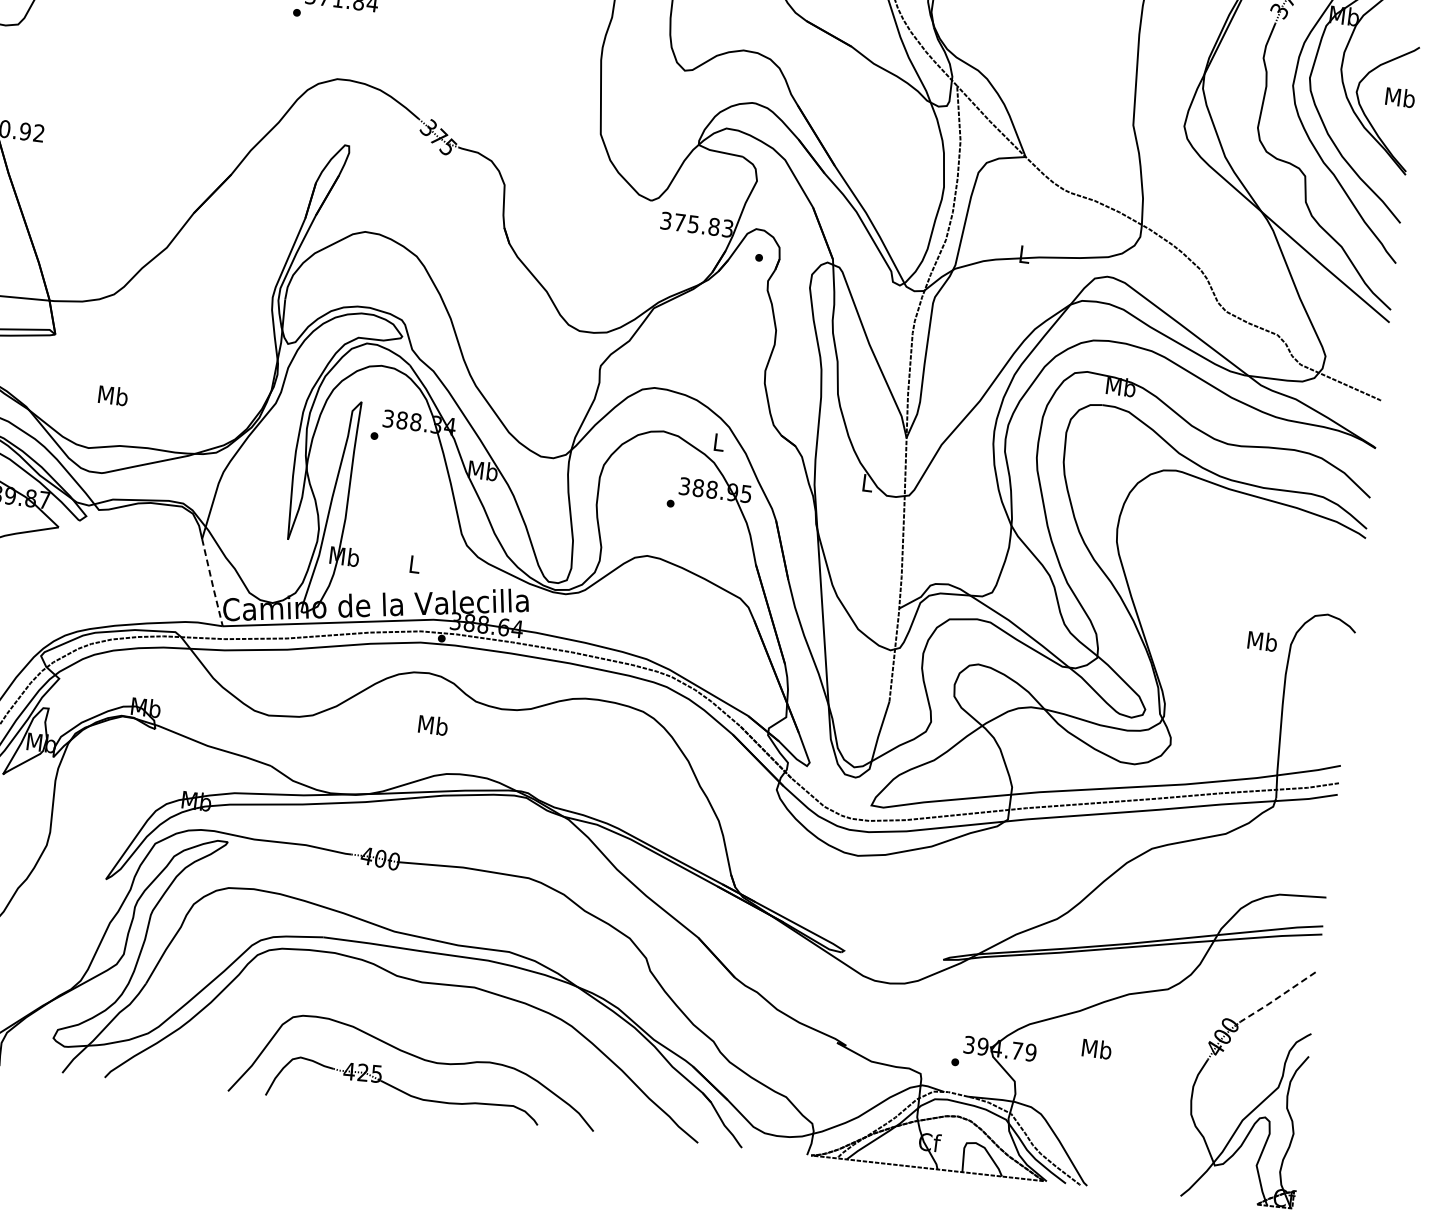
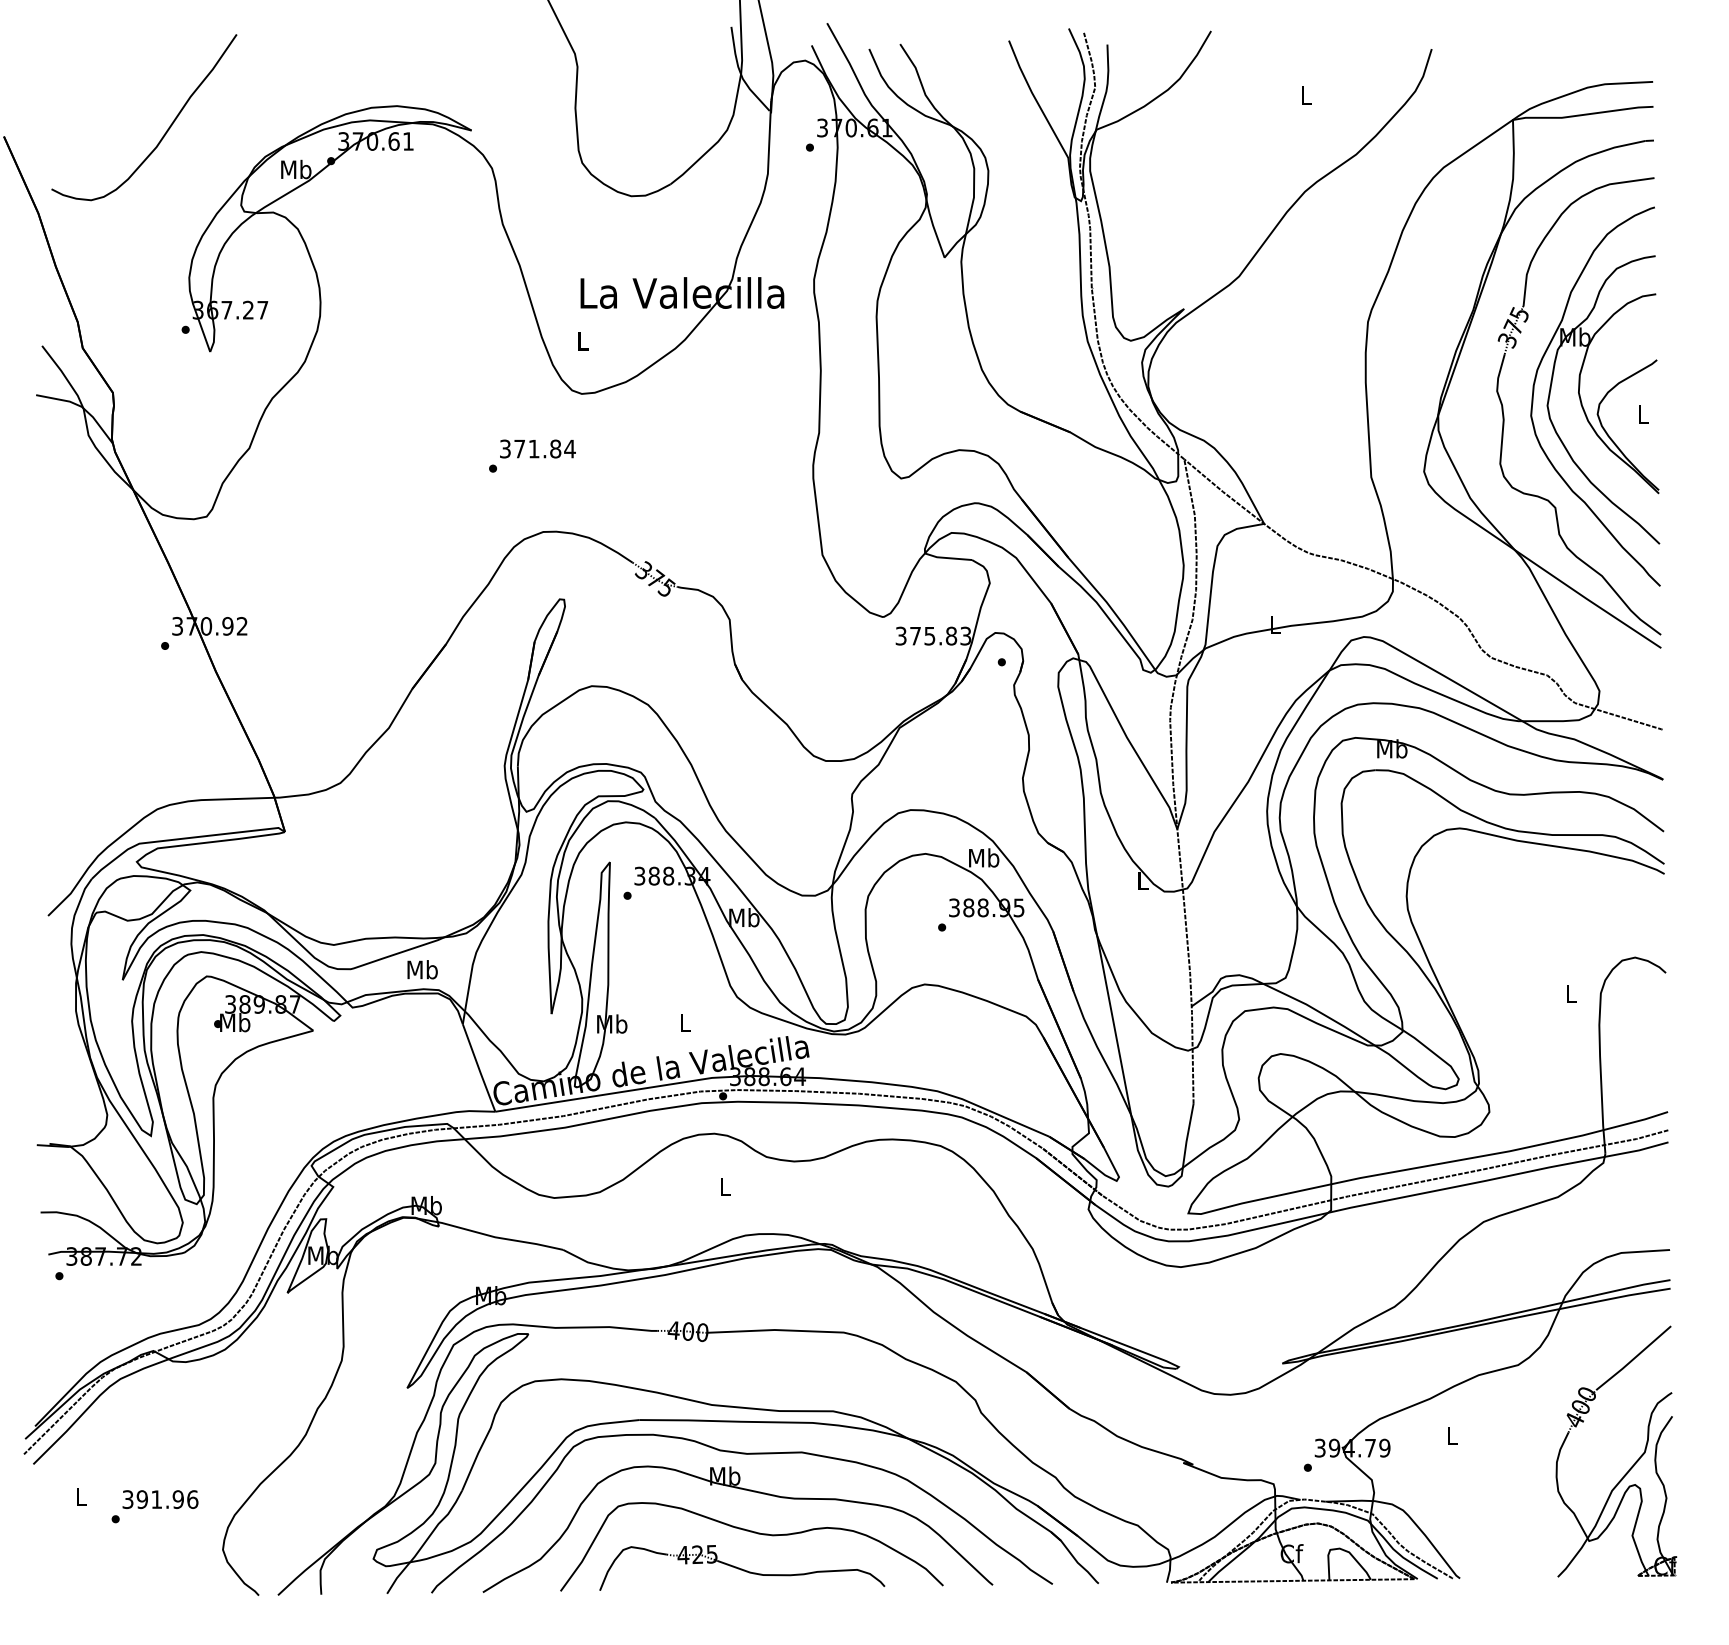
text: (1400, 96) -> (1643, 413), Mb -> L
text: (113, 395) -> (422, 969), moved
text: (719, 441) -> (984, 857), L -> Mb
line: (211, 583) -> (478, 1068), dashed -> solid
text: (1262, 641) -> (1571, 993), Mb -> L
text: (433, 724) -> (725, 1186), Mb -> L
line: (1278, 997) -> (1633, 1359), dashed -> solid
part: (415, 1017) -> (744, 1490), added
text: (1096, 1048) -> (1452, 1435), Mb -> L

